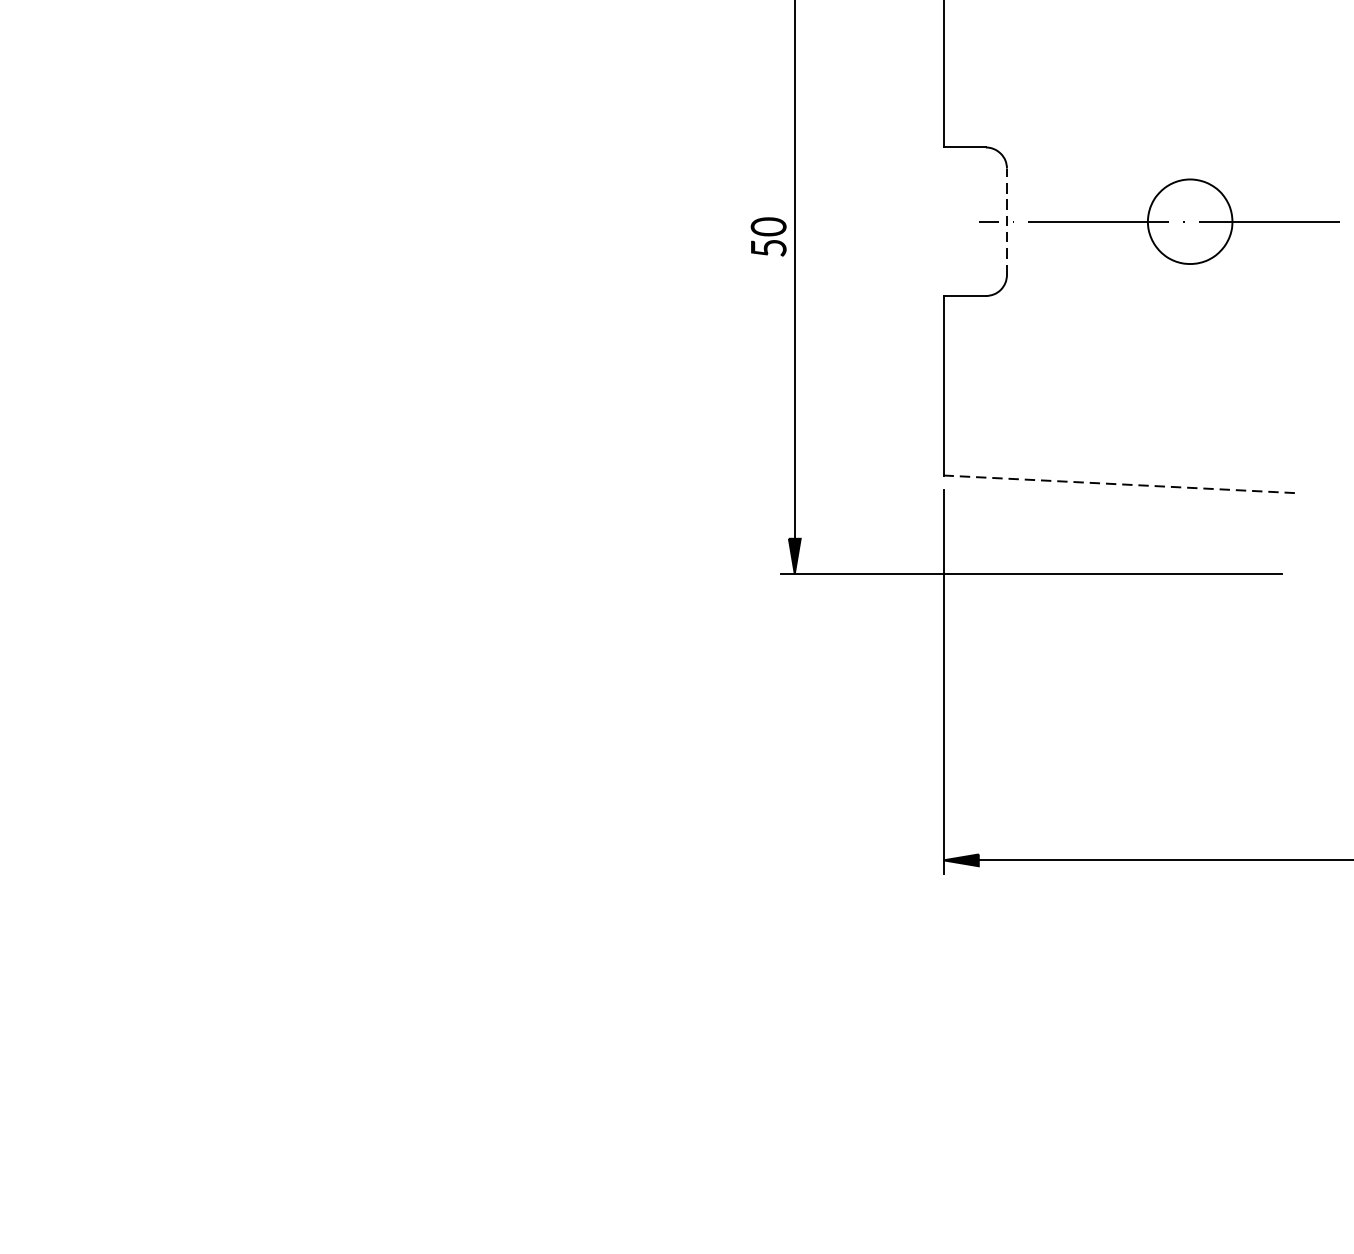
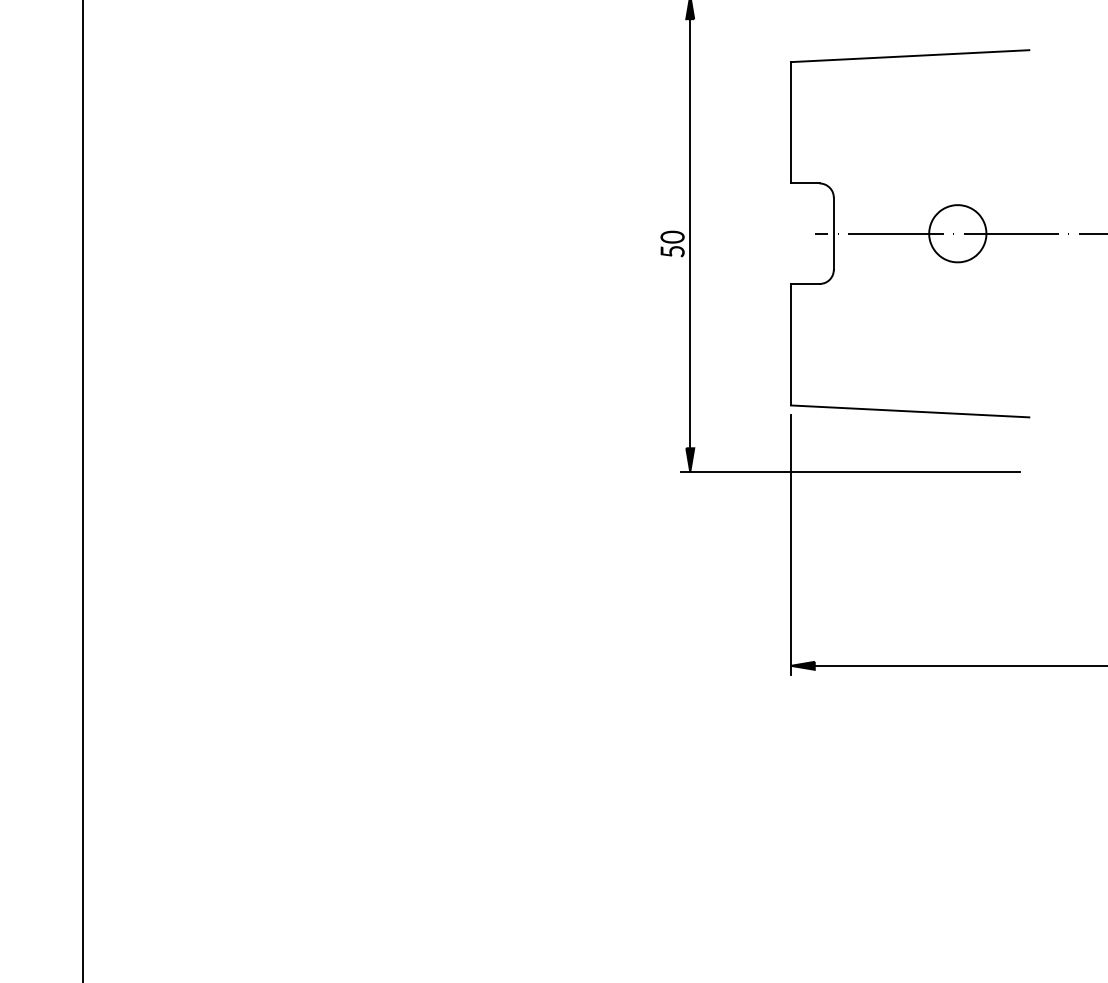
line: (1006, 221) -> (833, 233), dashed -> solid
line: (1120, 484) -> (910, 411), dashed -> solid

